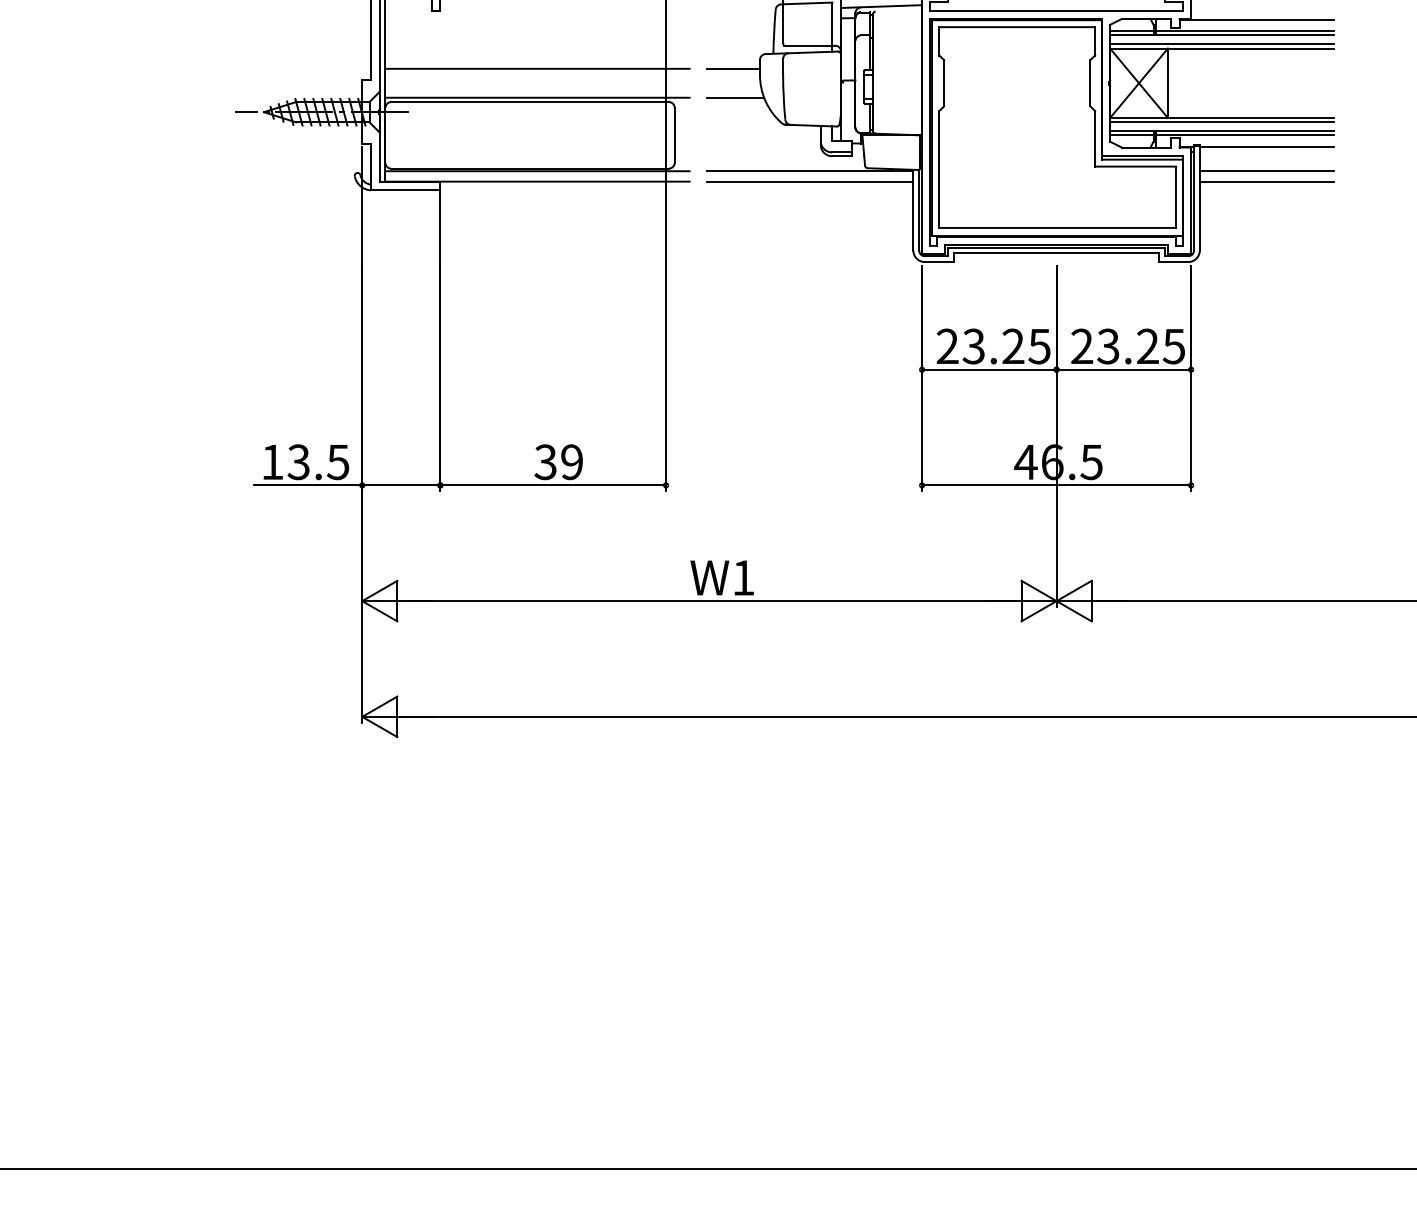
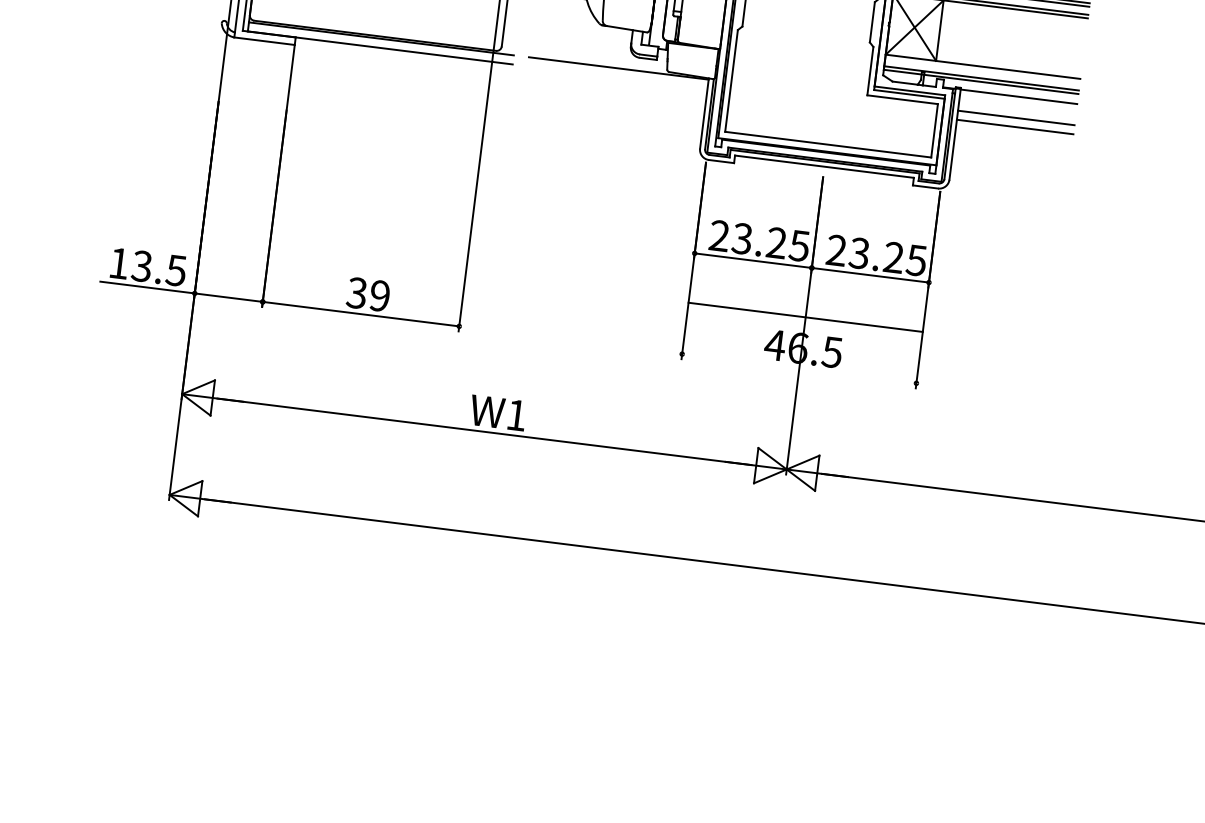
line: (1221, 122) -> (982, 70), removed
line: (809, 181) -> (617, 77), removed
line: (1056, 485) -> (805, 317), moved

